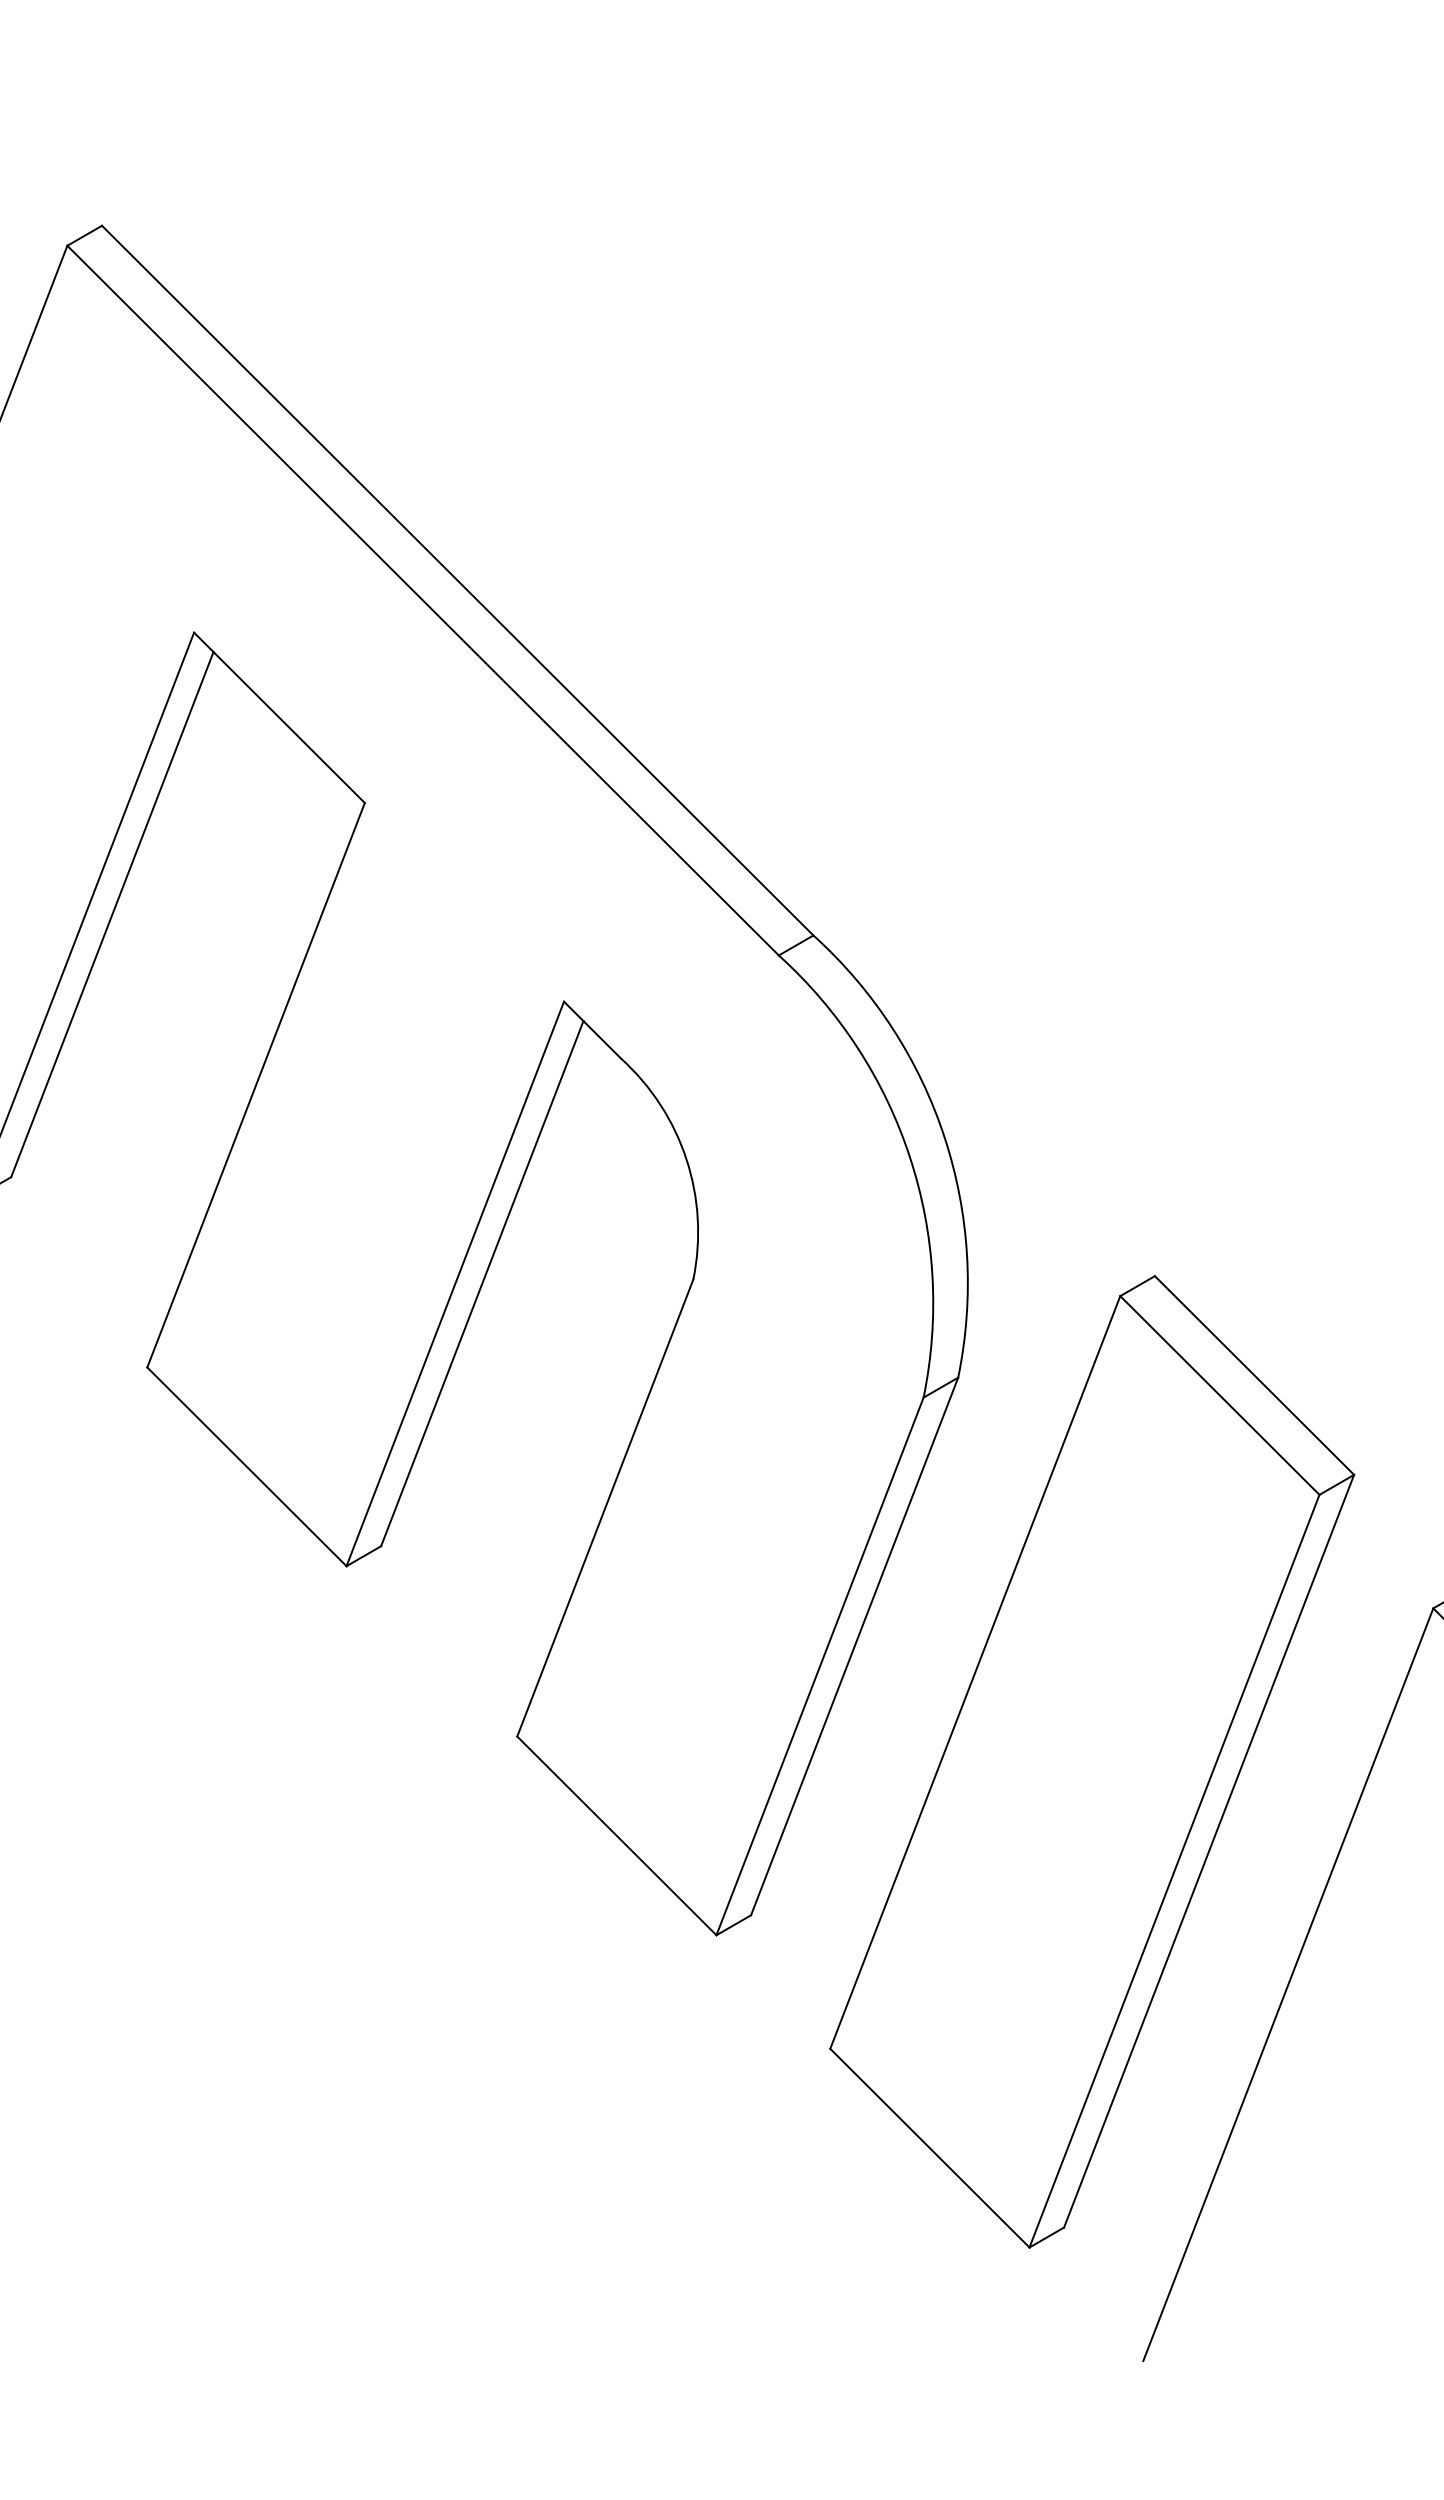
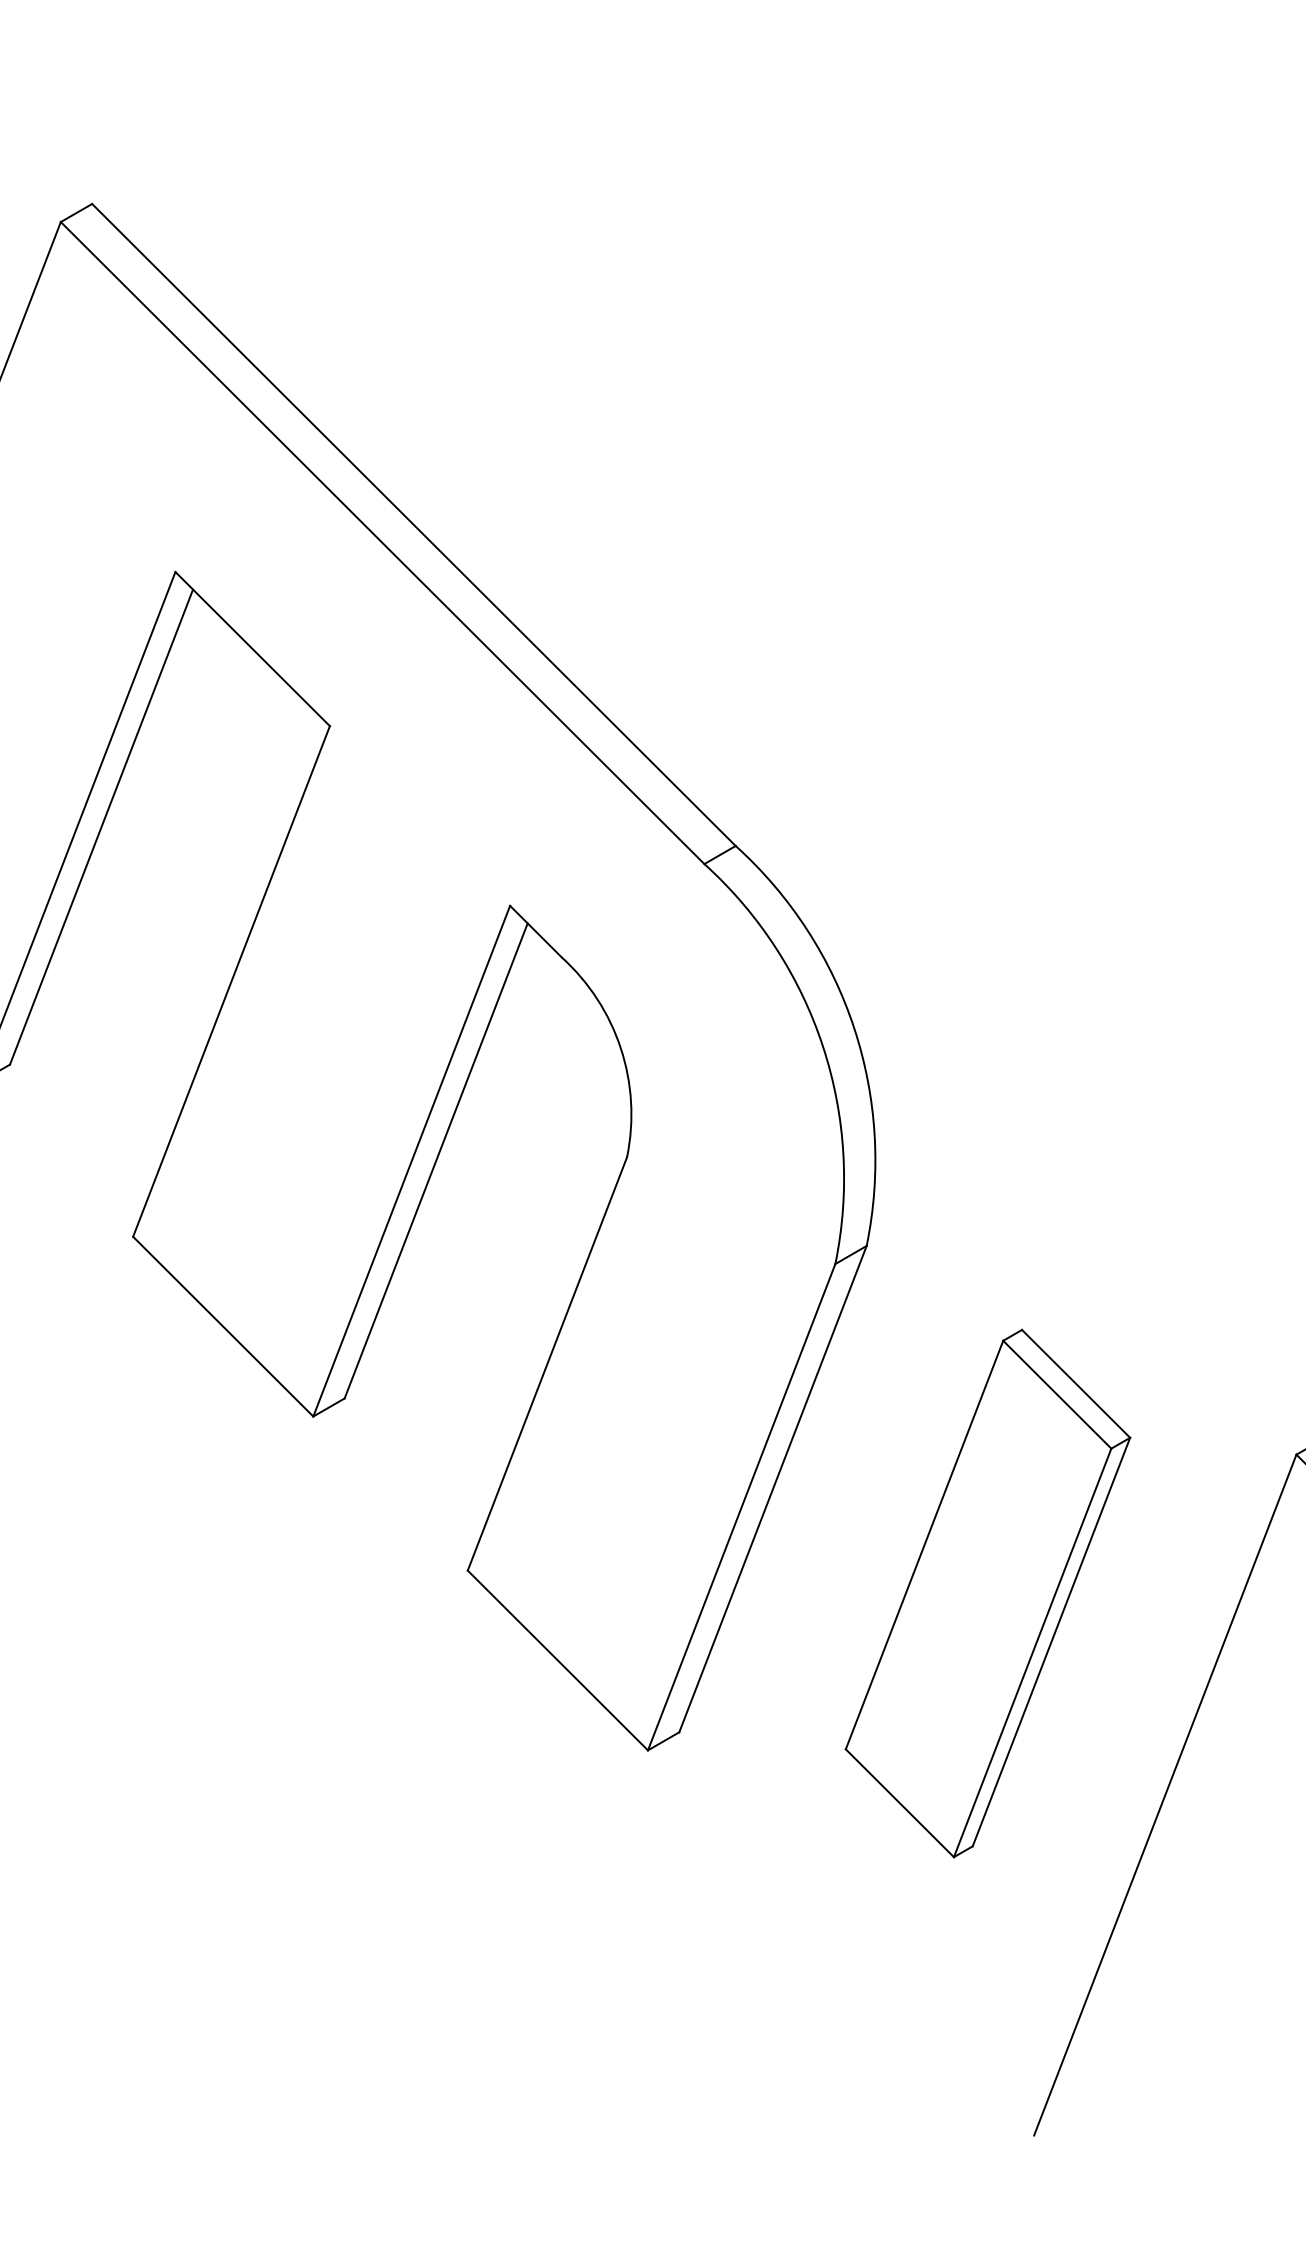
part: (1092, 1761) -> (988, 1593), size x0.6

